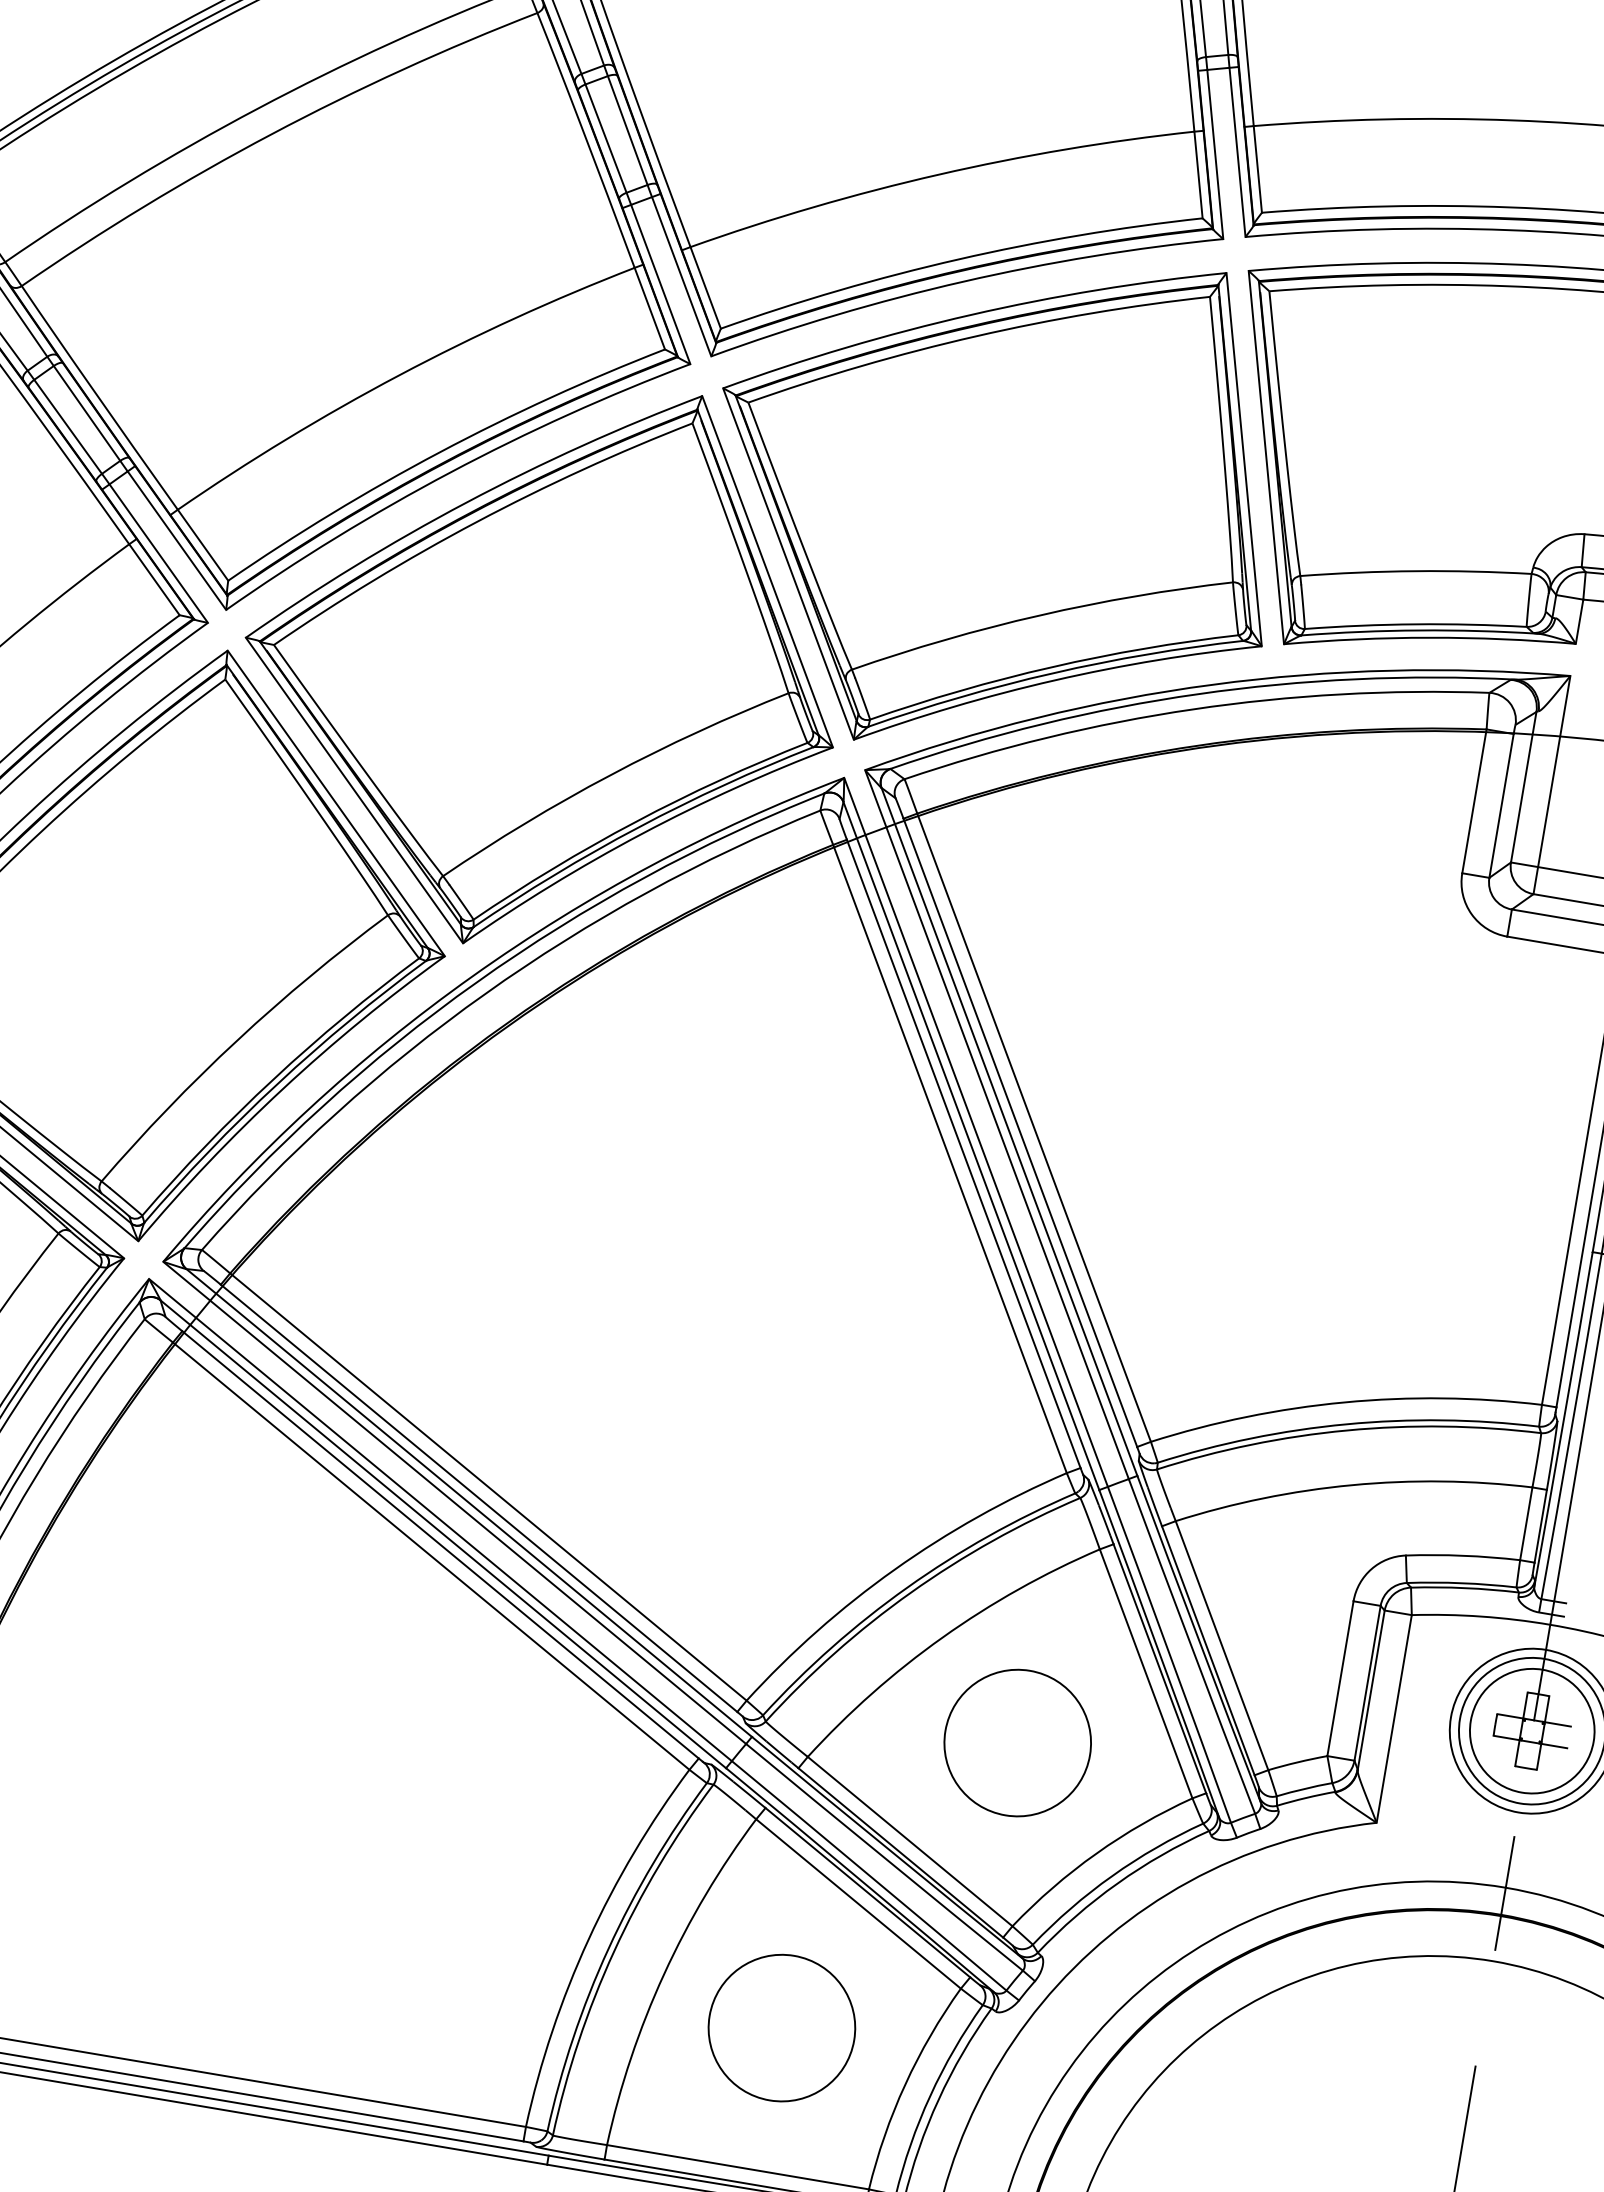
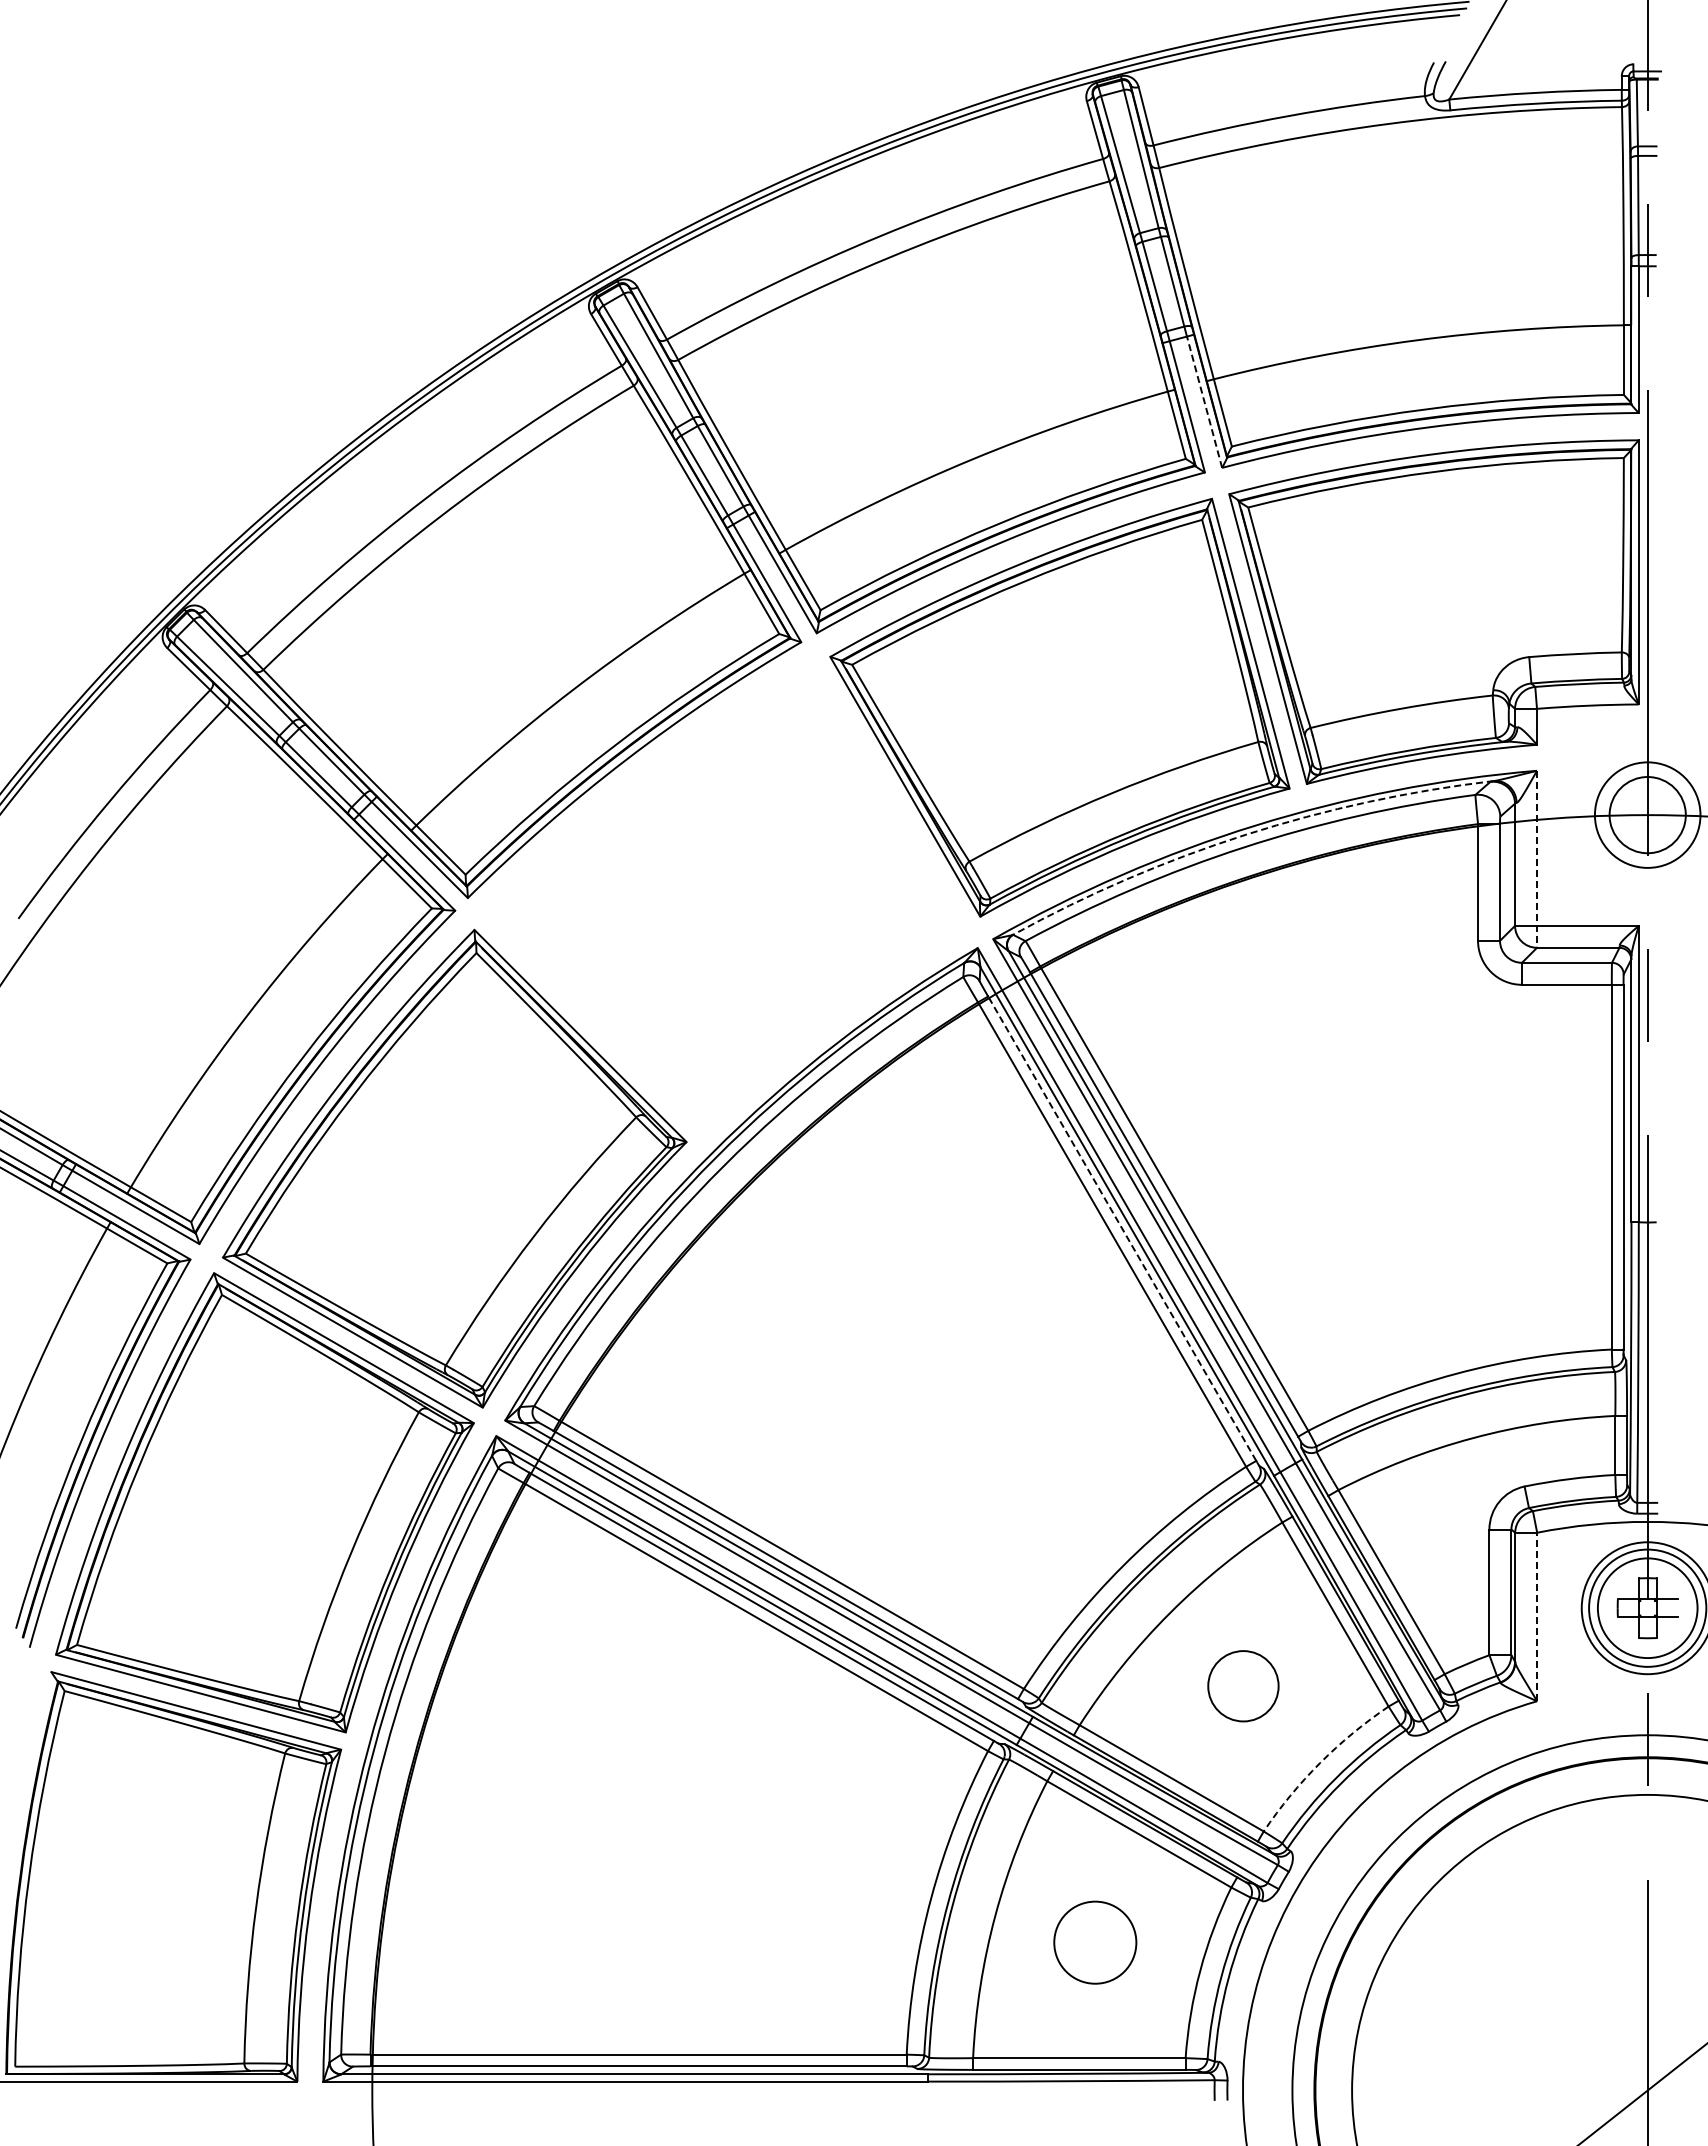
line: (1237, 152) -> (1204, 402), solid -> dashed
part: (543, 662) -> (725, 897), removed
arc: (1197, 693) -> (1245, 834), solid -> dashed
line: (1552, 785) -> (1537, 859), solid -> dashed
line: (962, 1153) -> (1121, 1228), solid -> dashed
line: (1394, 1718) -> (1537, 1616), solid -> dashed
circle: (1017, 1742) -> (1243, 1685), size x0.6
arc: (1096, 1854) -> (1320, 1763), solid -> dashed
circle: (780, 2027) -> (1094, 1942), size x0.7

